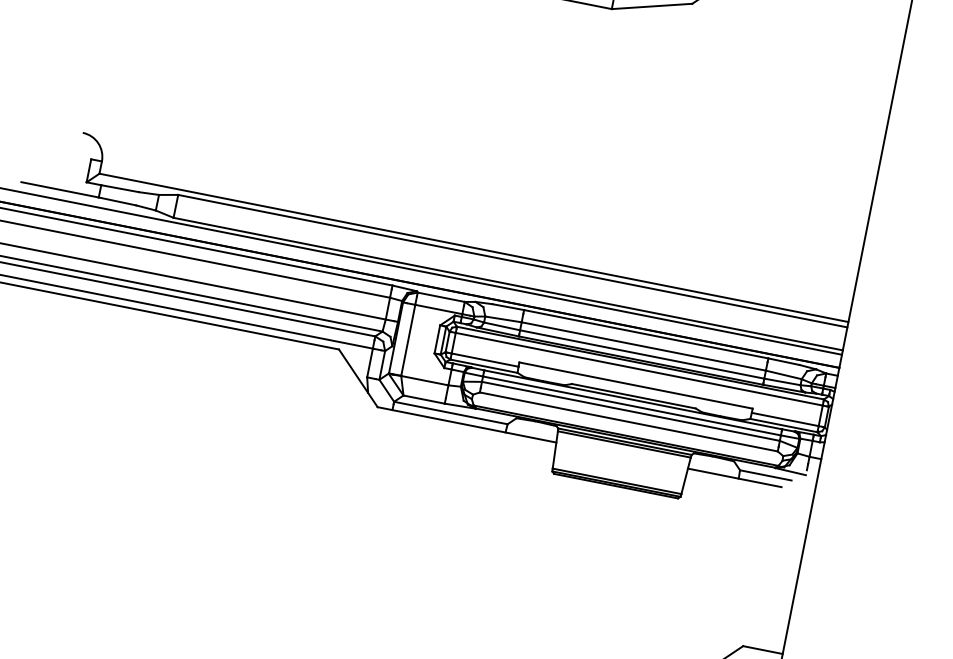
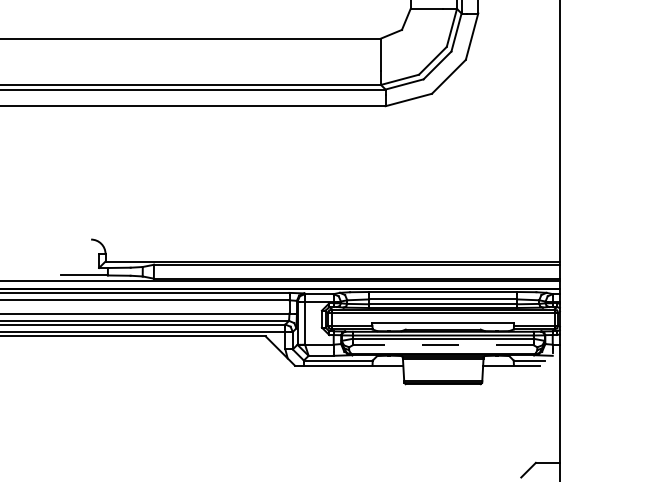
line: (627, 422) -> (442, 345), solid -> dashed

